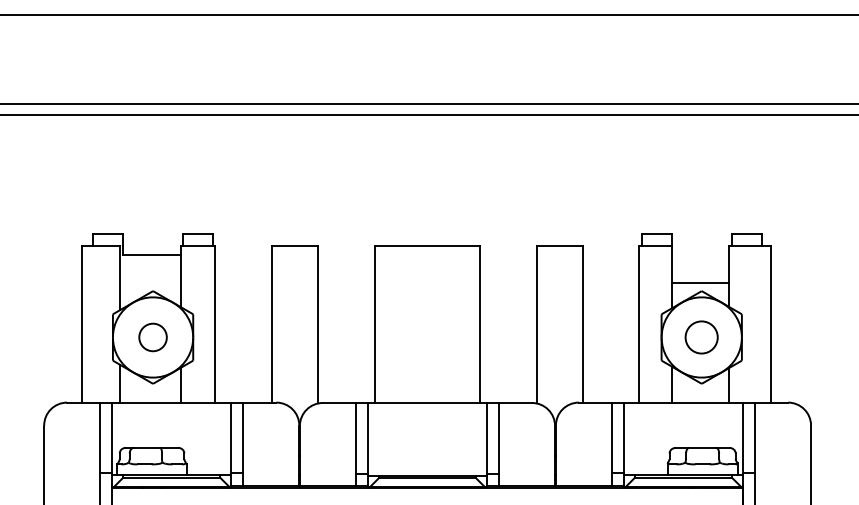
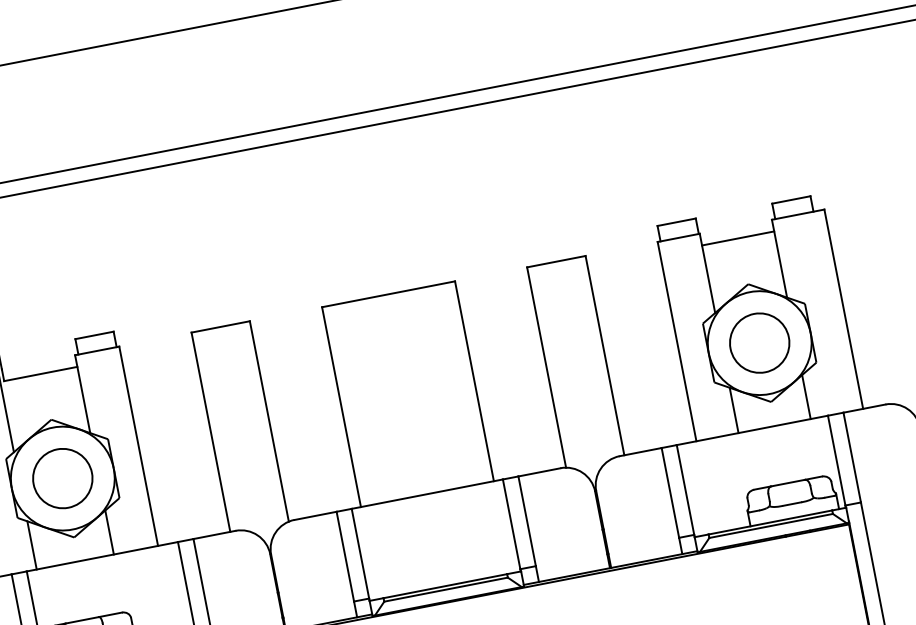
line: (700, 282) -> (737, 238), moved
circle: (153, 337) -> (63, 478), size x1.67
circle: (701, 337) -> (759, 343), size x1.43

